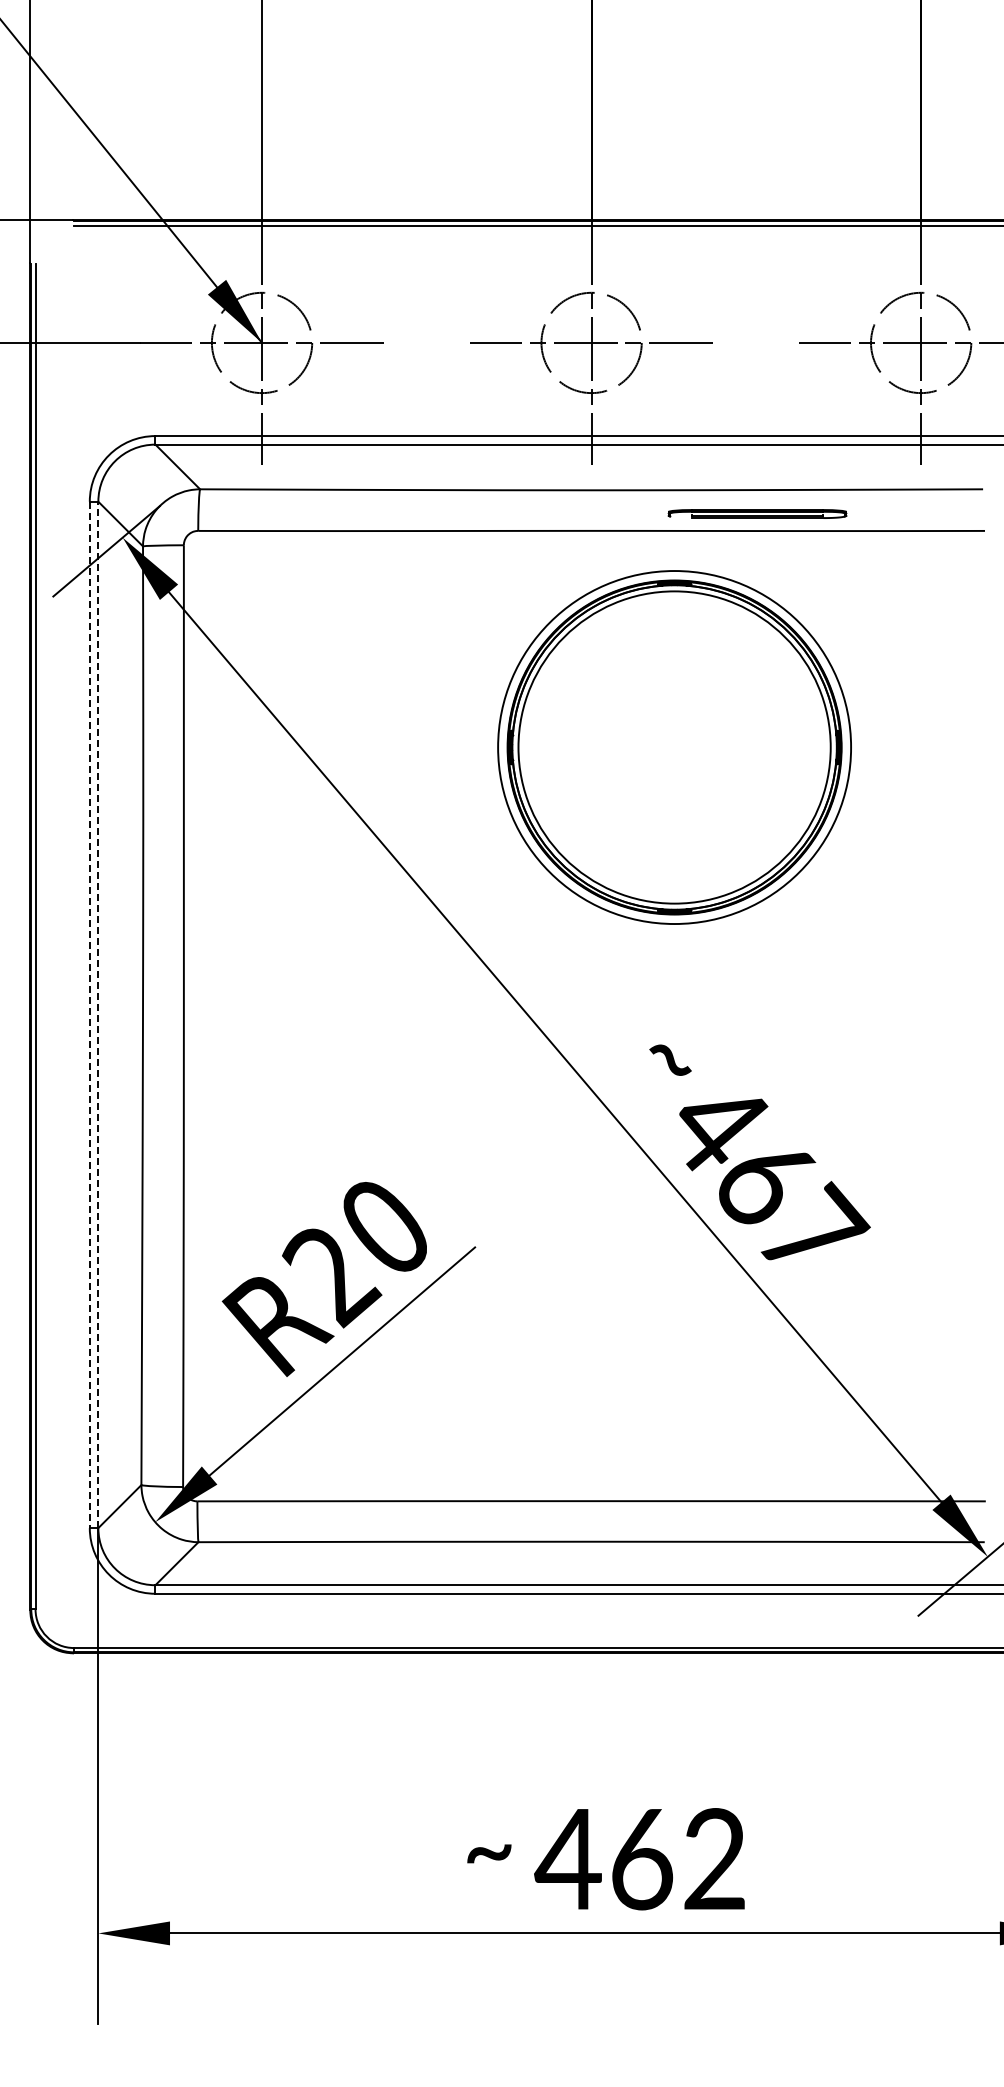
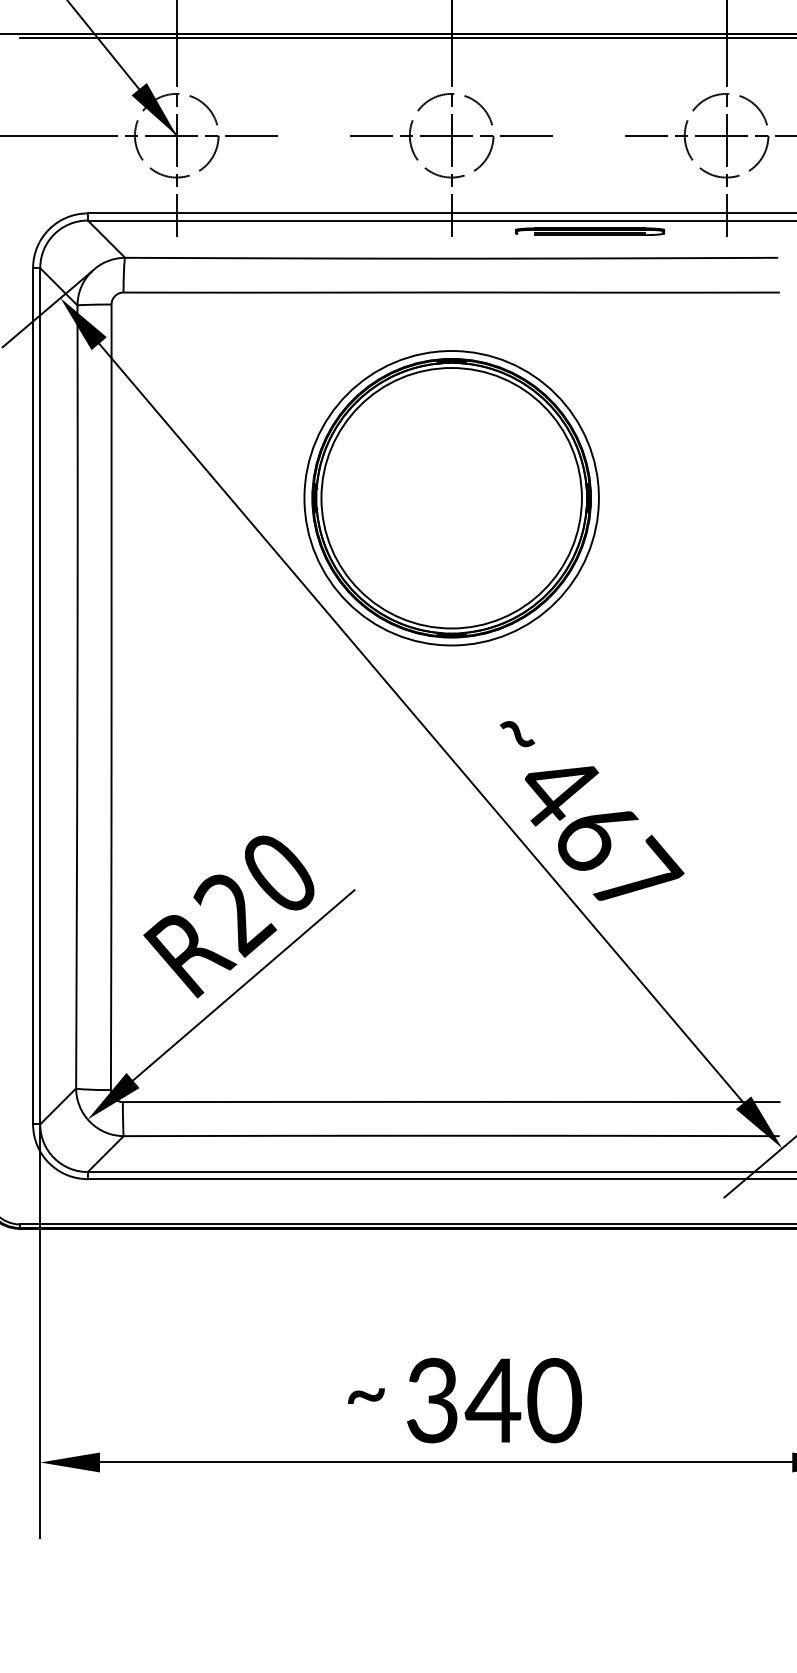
part: (757, 513) -> (590, 231), moved
part: (674, 747) -> (451, 498), moved
line: (98, 1014) -> (40, 695), dashed -> solid
line: (89, 1015) -> (32, 696), dashed -> solid
text: (640, 1859) -> (492, 1400), 462 -> 340

